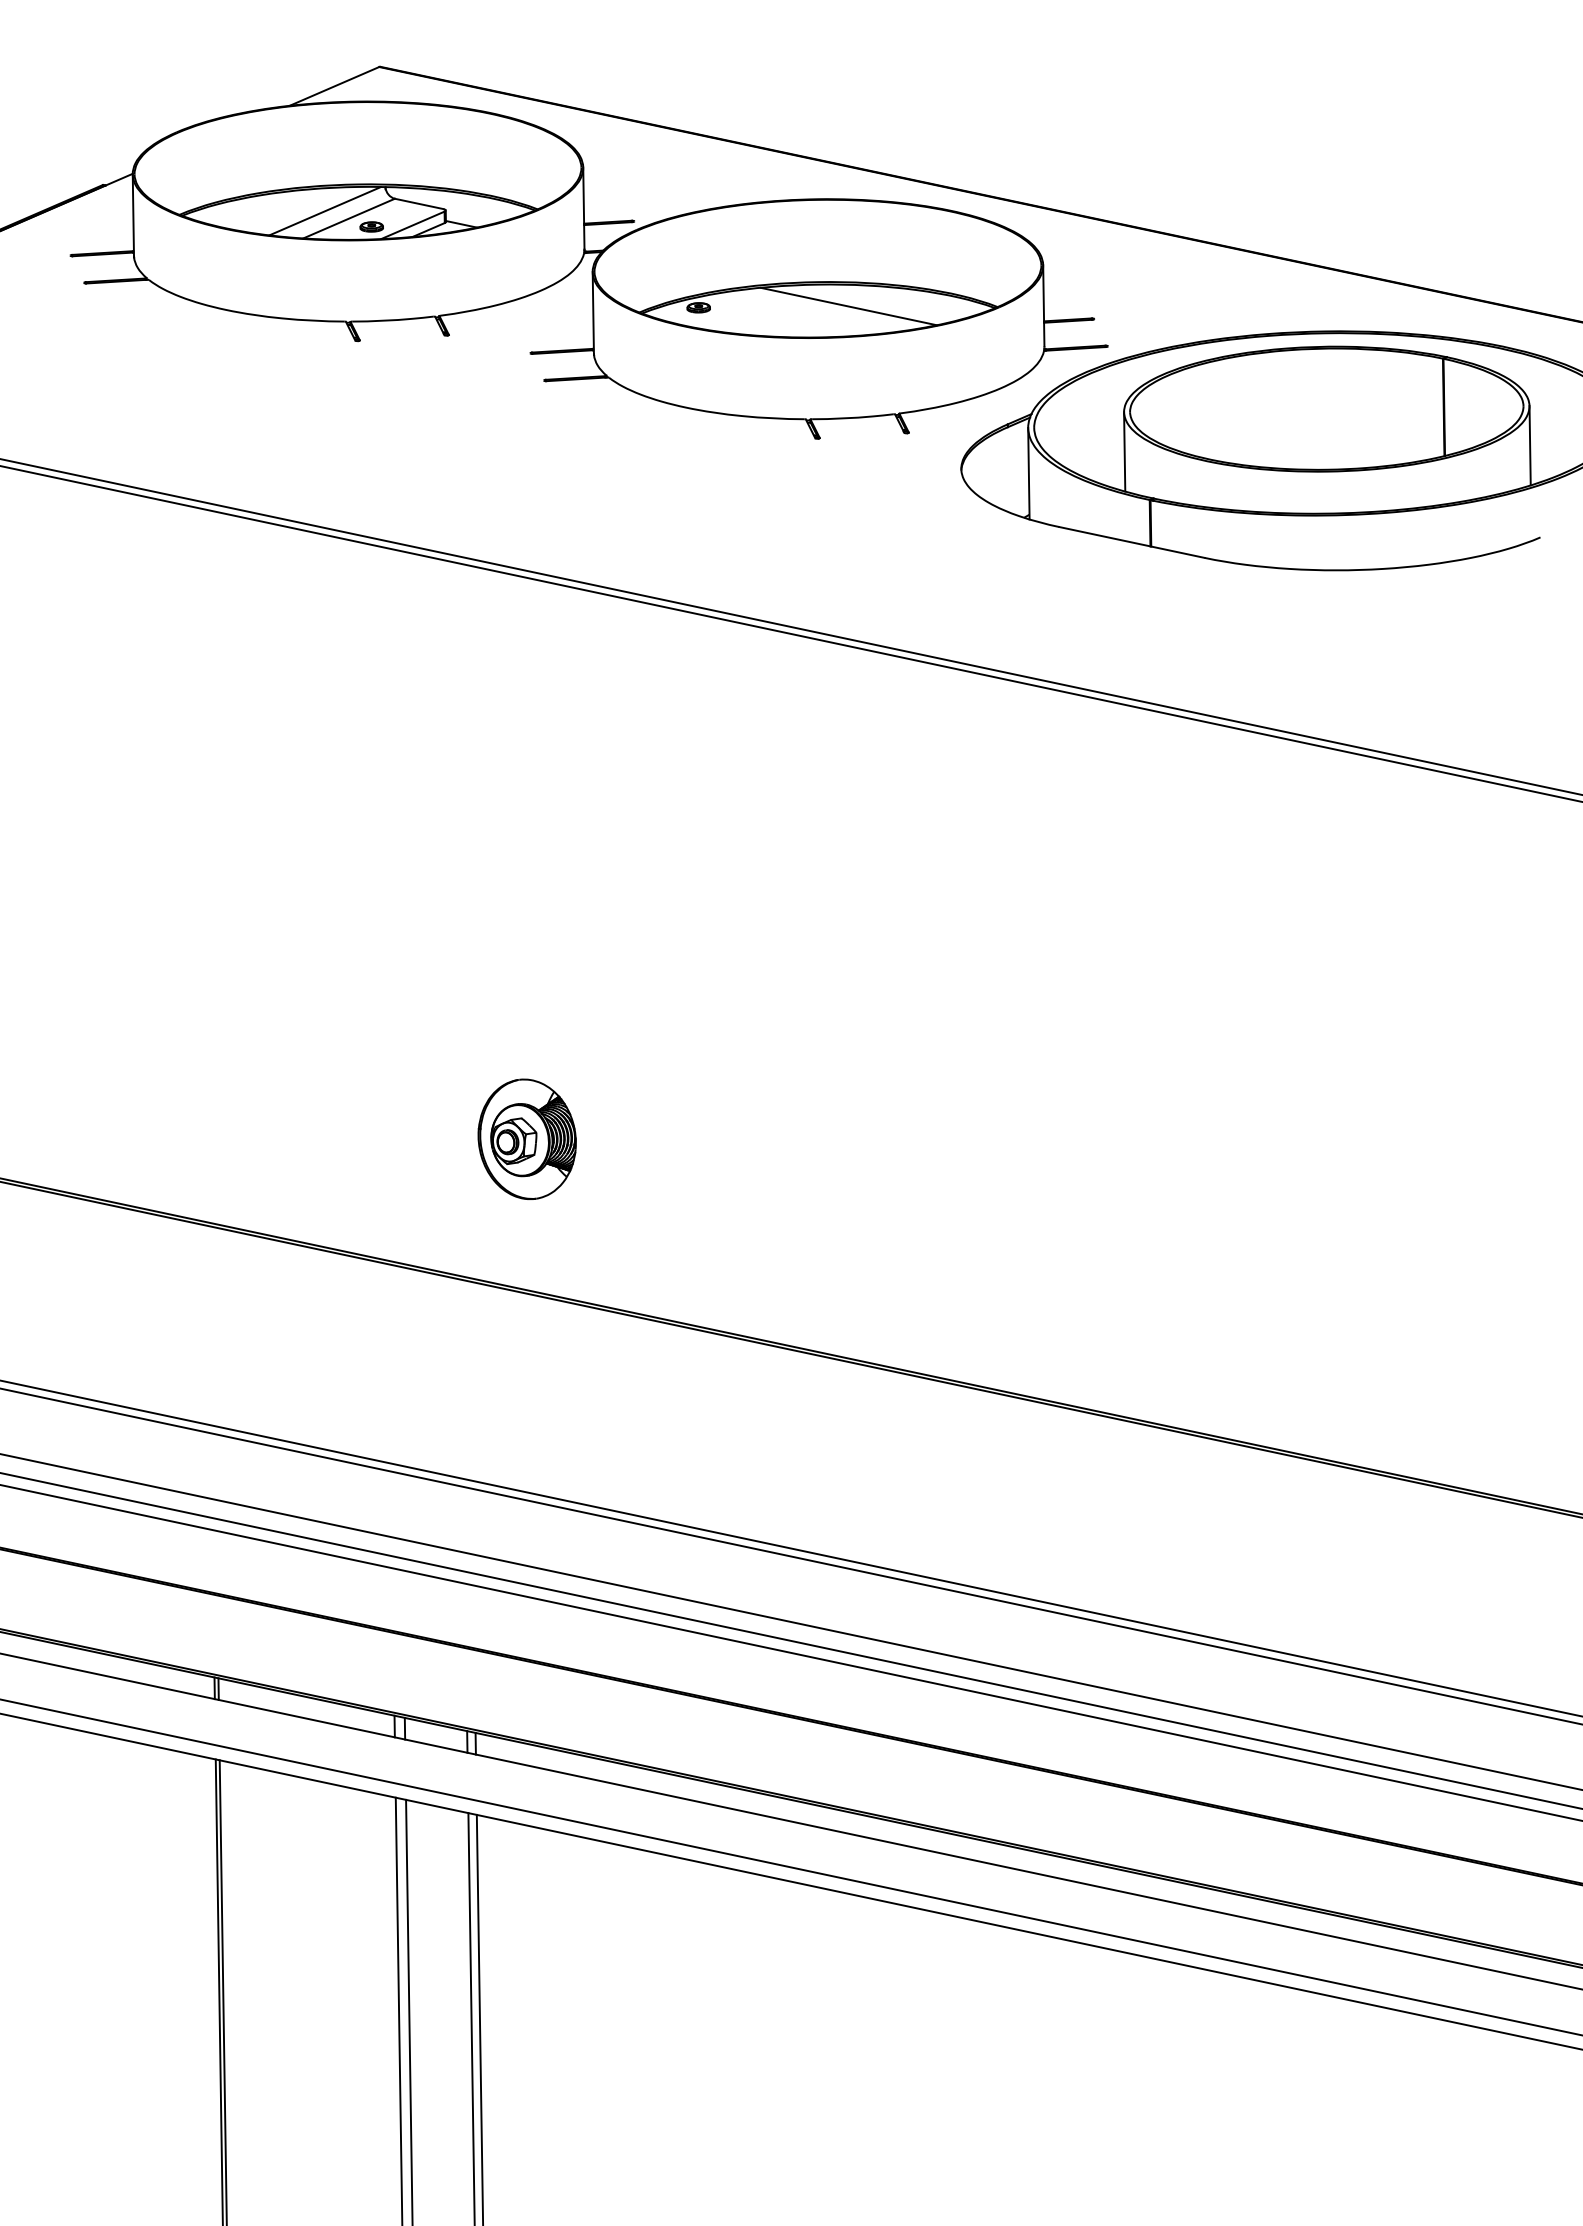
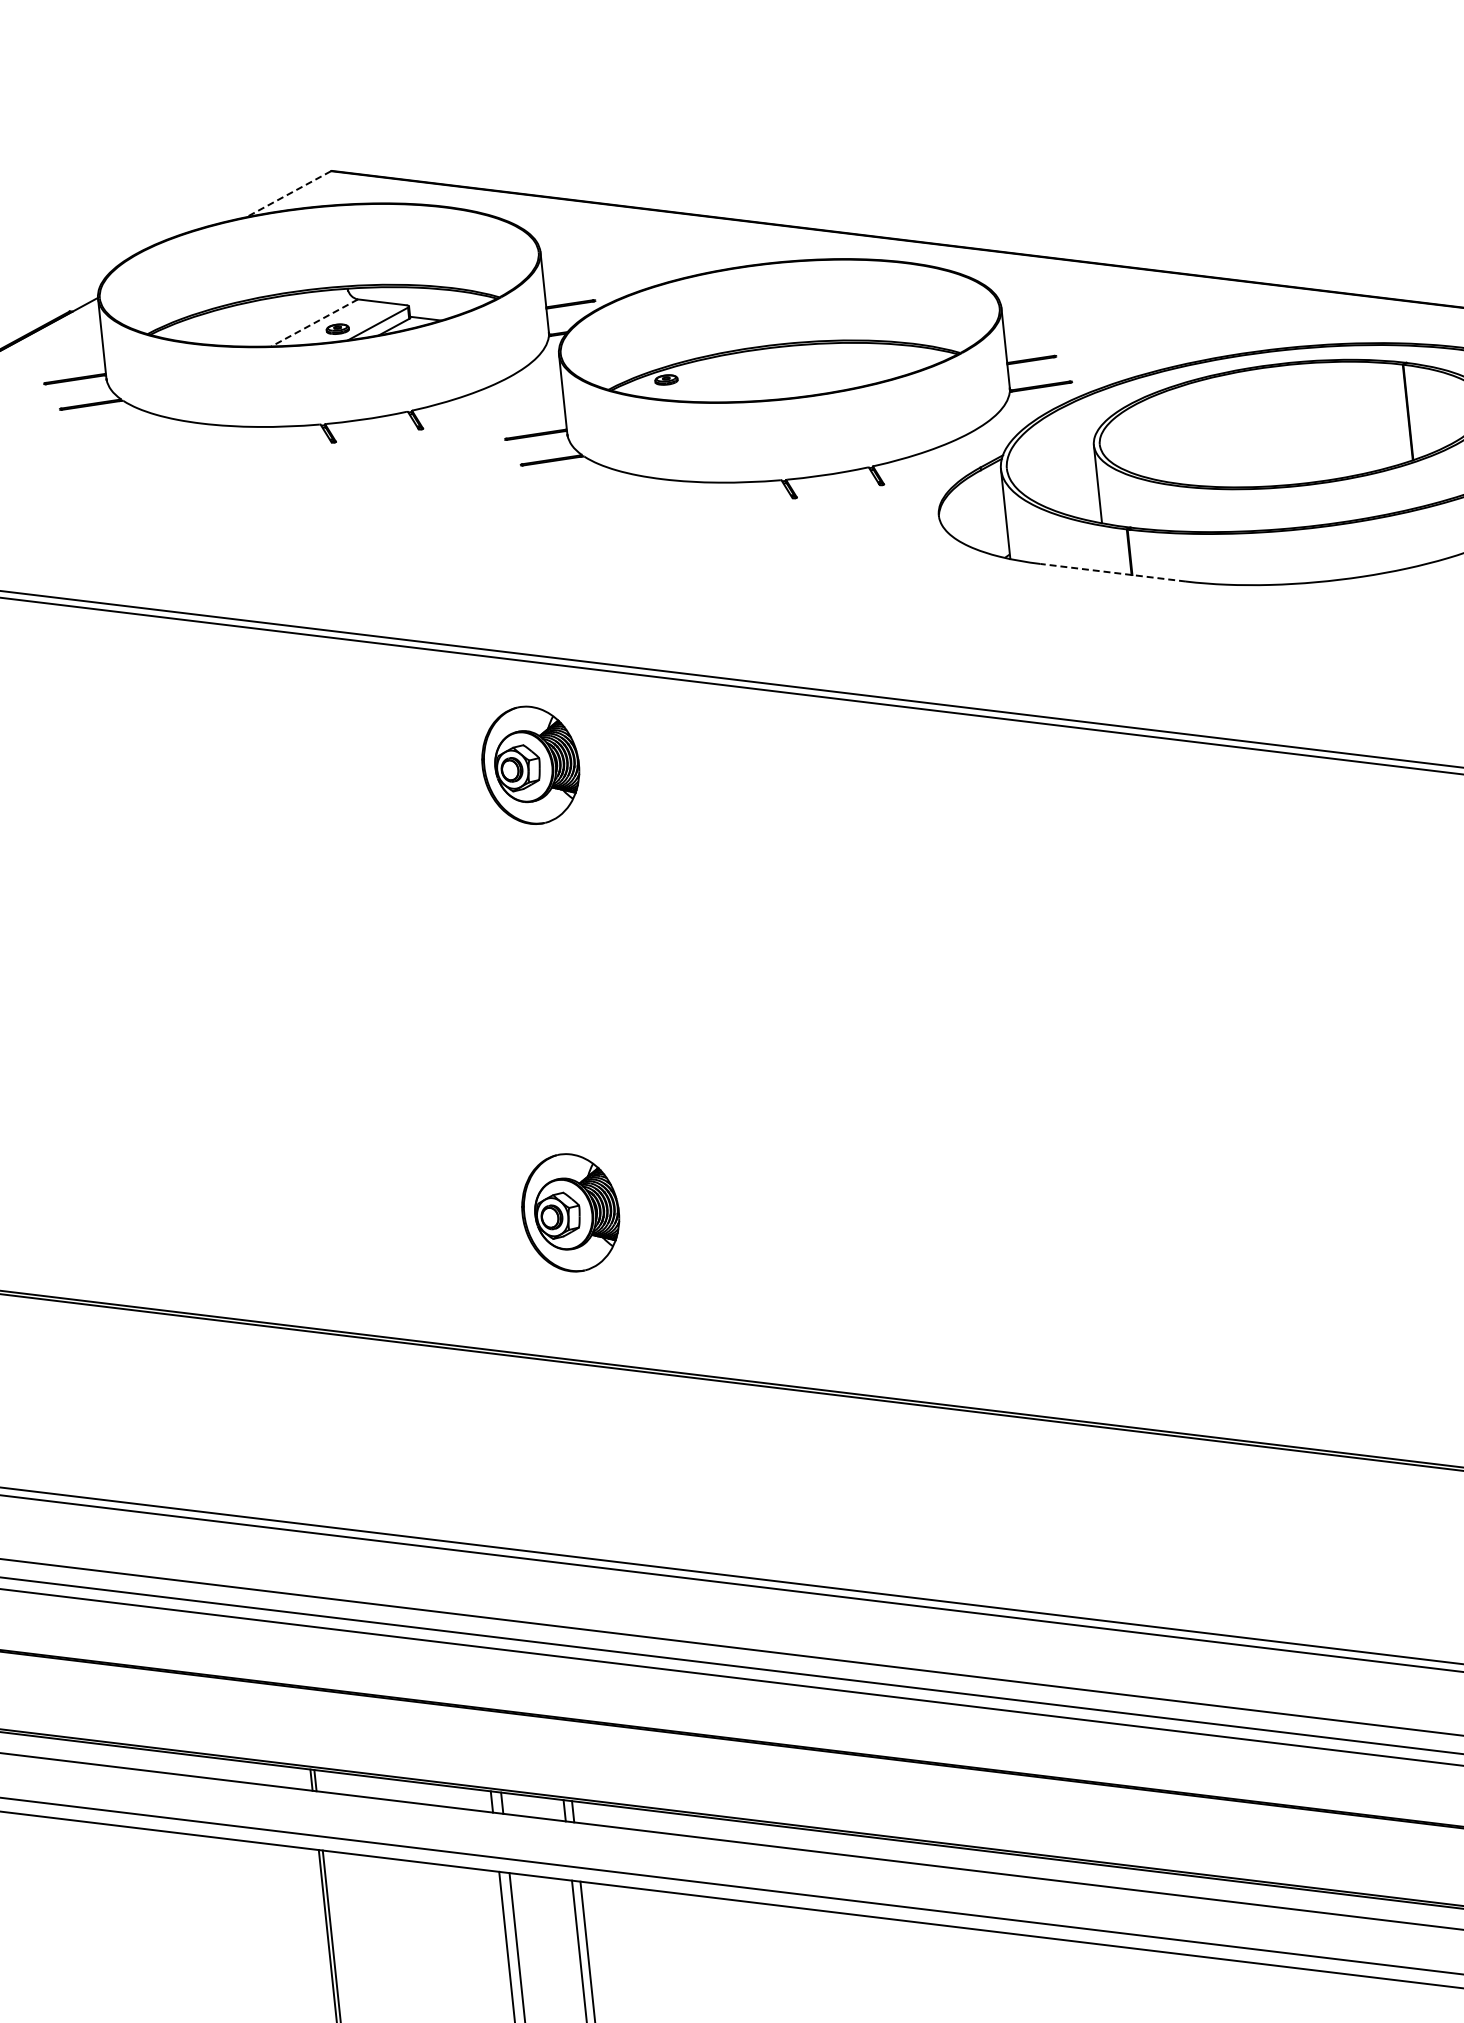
line: (334, 86) -> (288, 194), solid -> dashed
line: (324, 211) -> (289, 318), removed
line: (349, 218) -> (315, 322), solid -> dashed
line: (848, 306) -> (813, 365), removed
line: (1131, 542) -> (1112, 572), solid -> dashed
part: (526, 683) -> (529, 764), added

